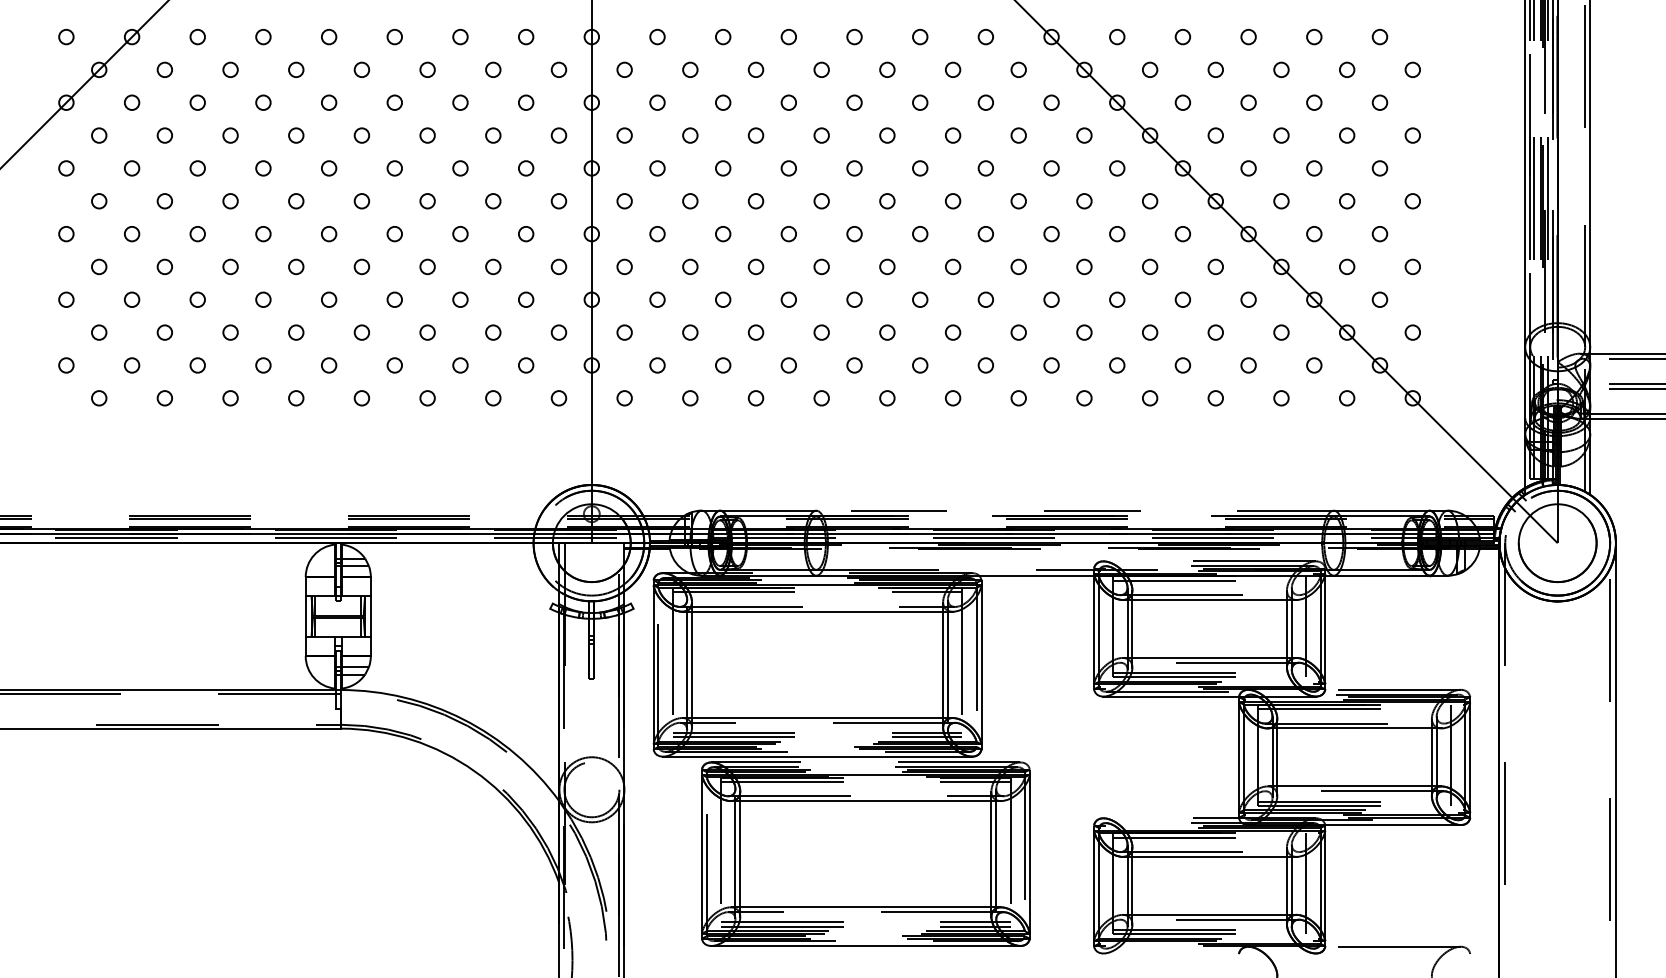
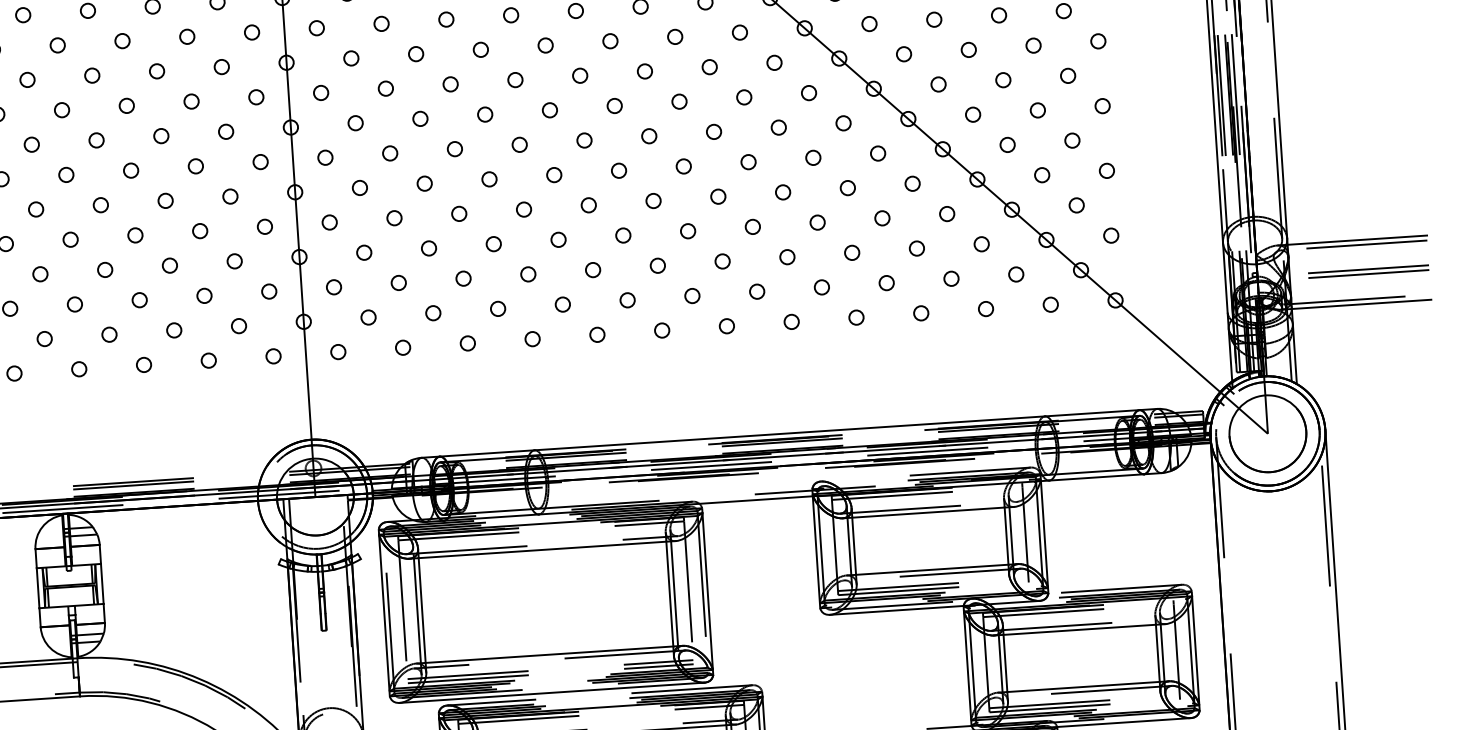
line: (1075, 510) -> (790, 433), dashed -> solid

